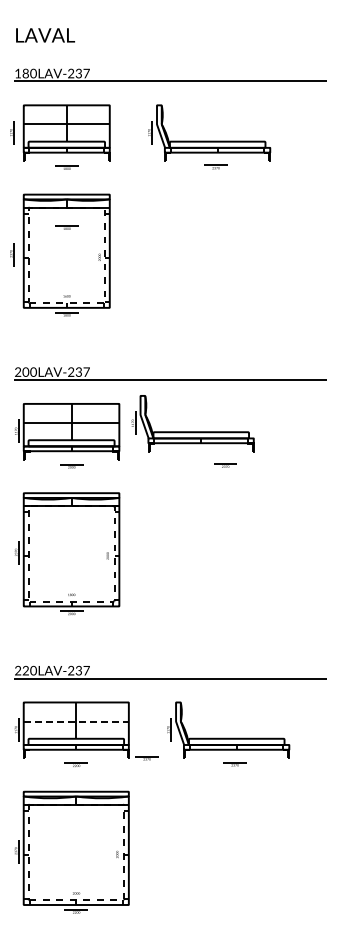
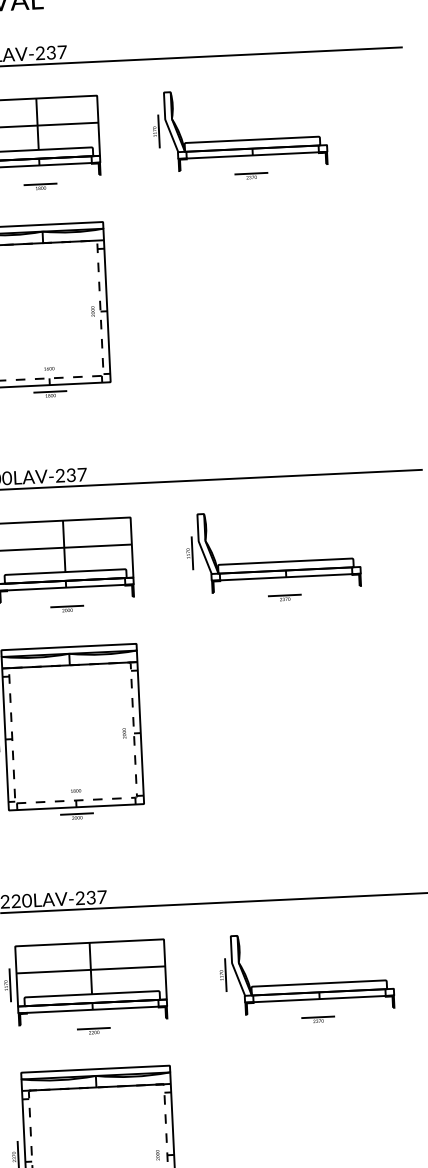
part: (66, 227) -> (44, 271), removed
part: (192, 431) -> (273, 561), moved
line: (76, 721) -> (91, 969), dashed -> solid
part: (146, 758) -> (192, 1017), removed

